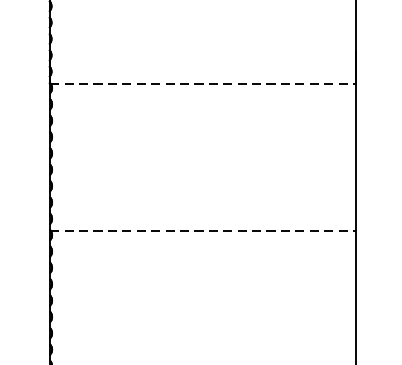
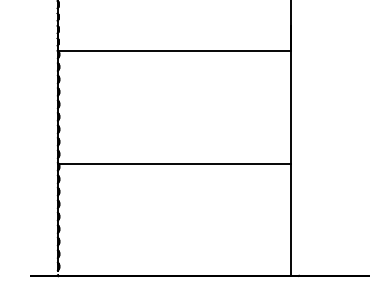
line: (202, 84) -> (174, 51), dashed -> solid
line: (202, 230) -> (174, 163), dashed -> solid

